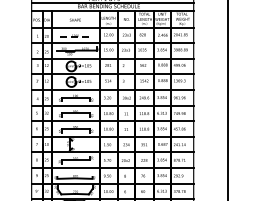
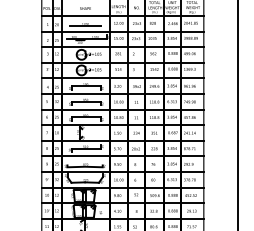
line: (75, 37) -> (85, 25), dashed -> solid

